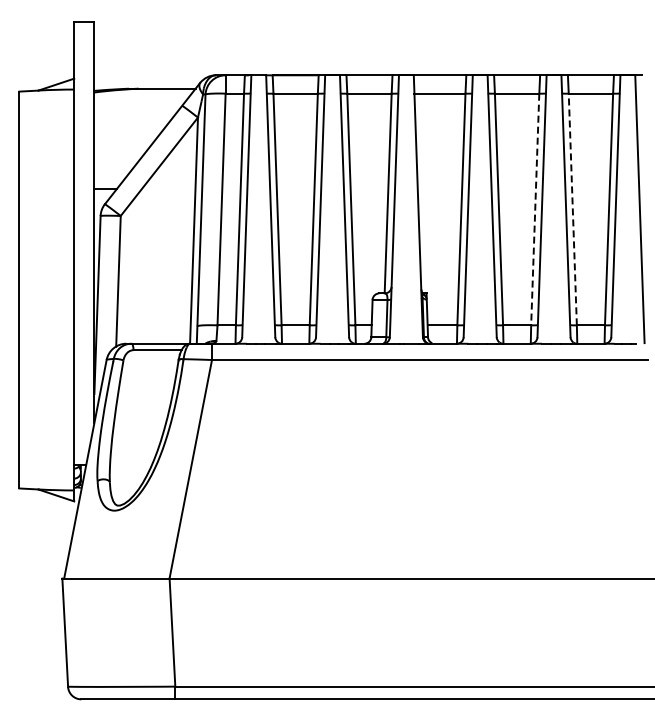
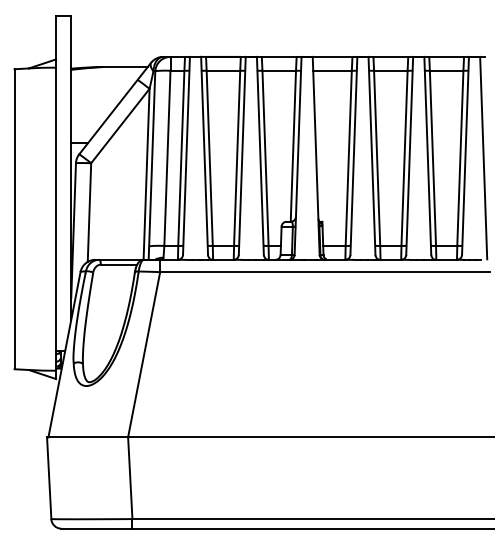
line: (535, 209) -> (404, 158), dashed -> solid
line: (572, 209) -> (432, 158), dashed -> solid

